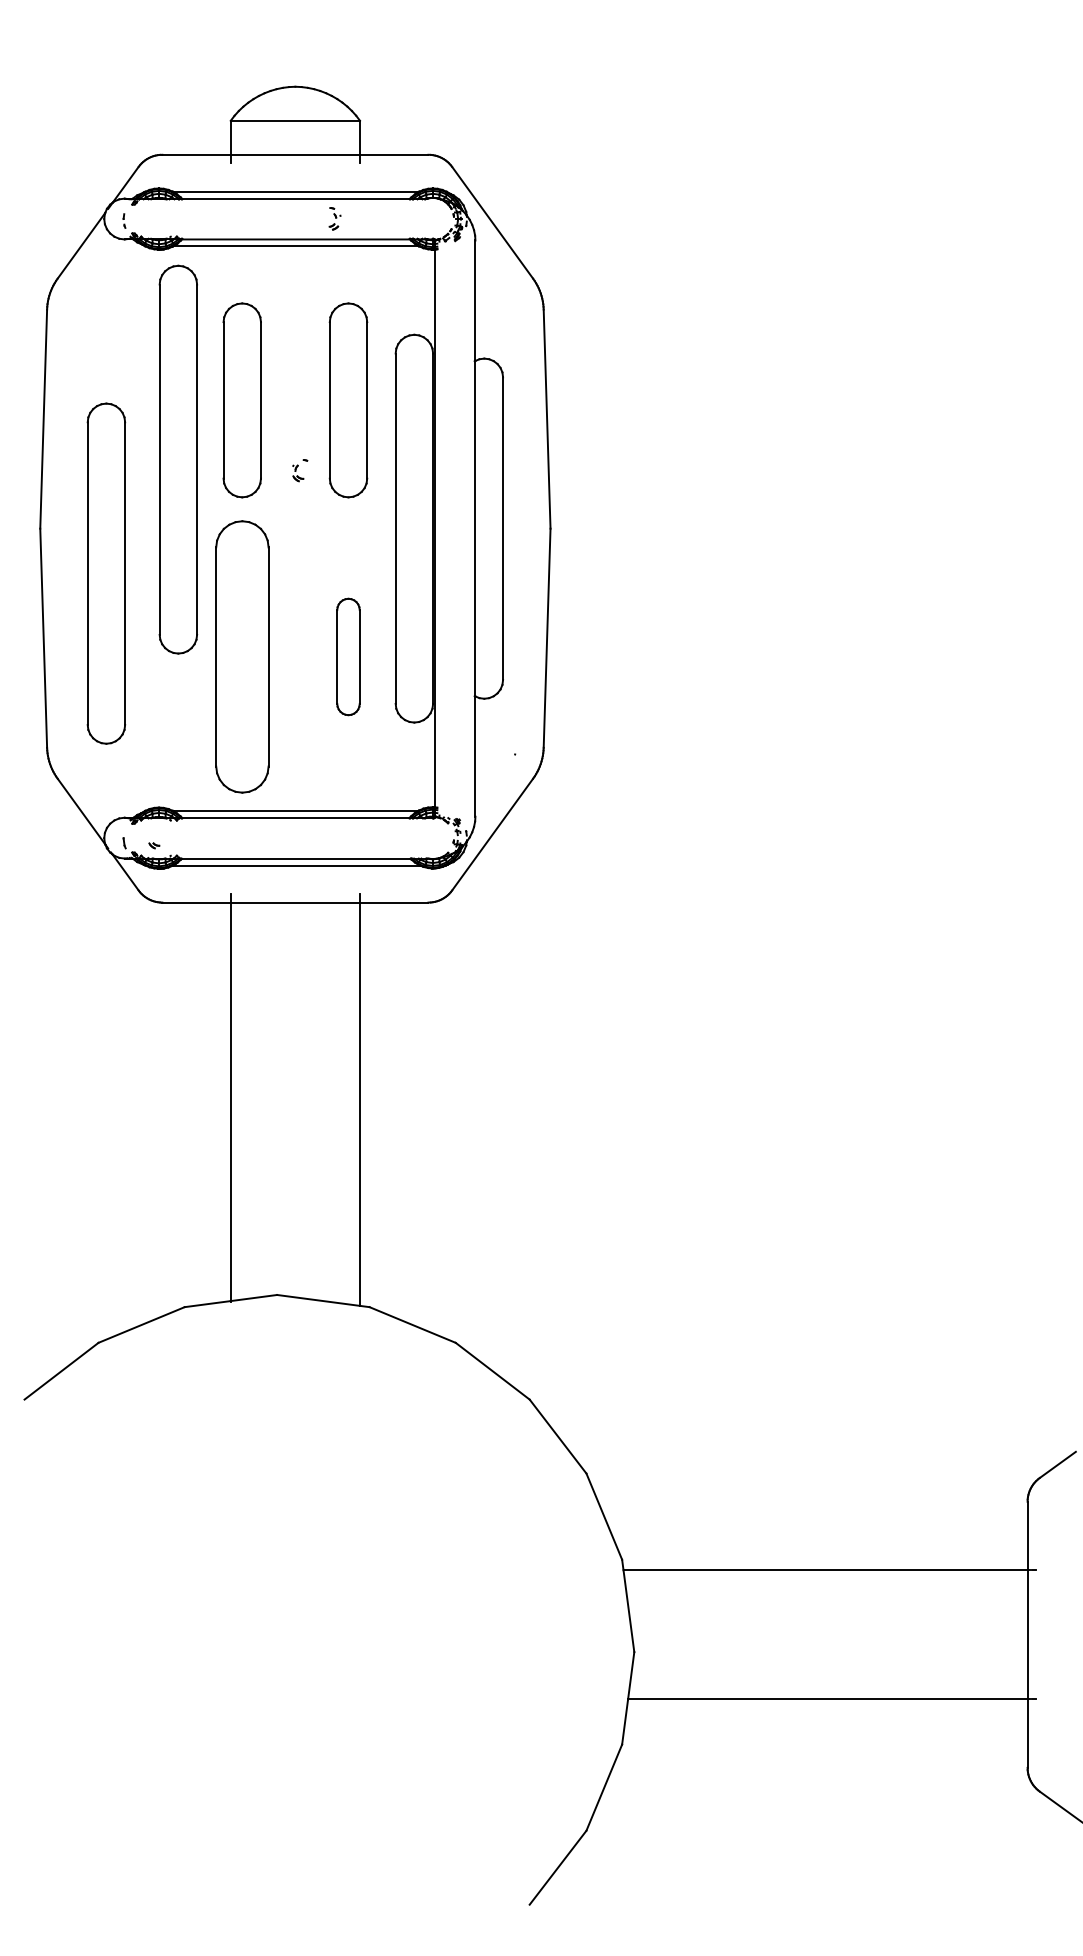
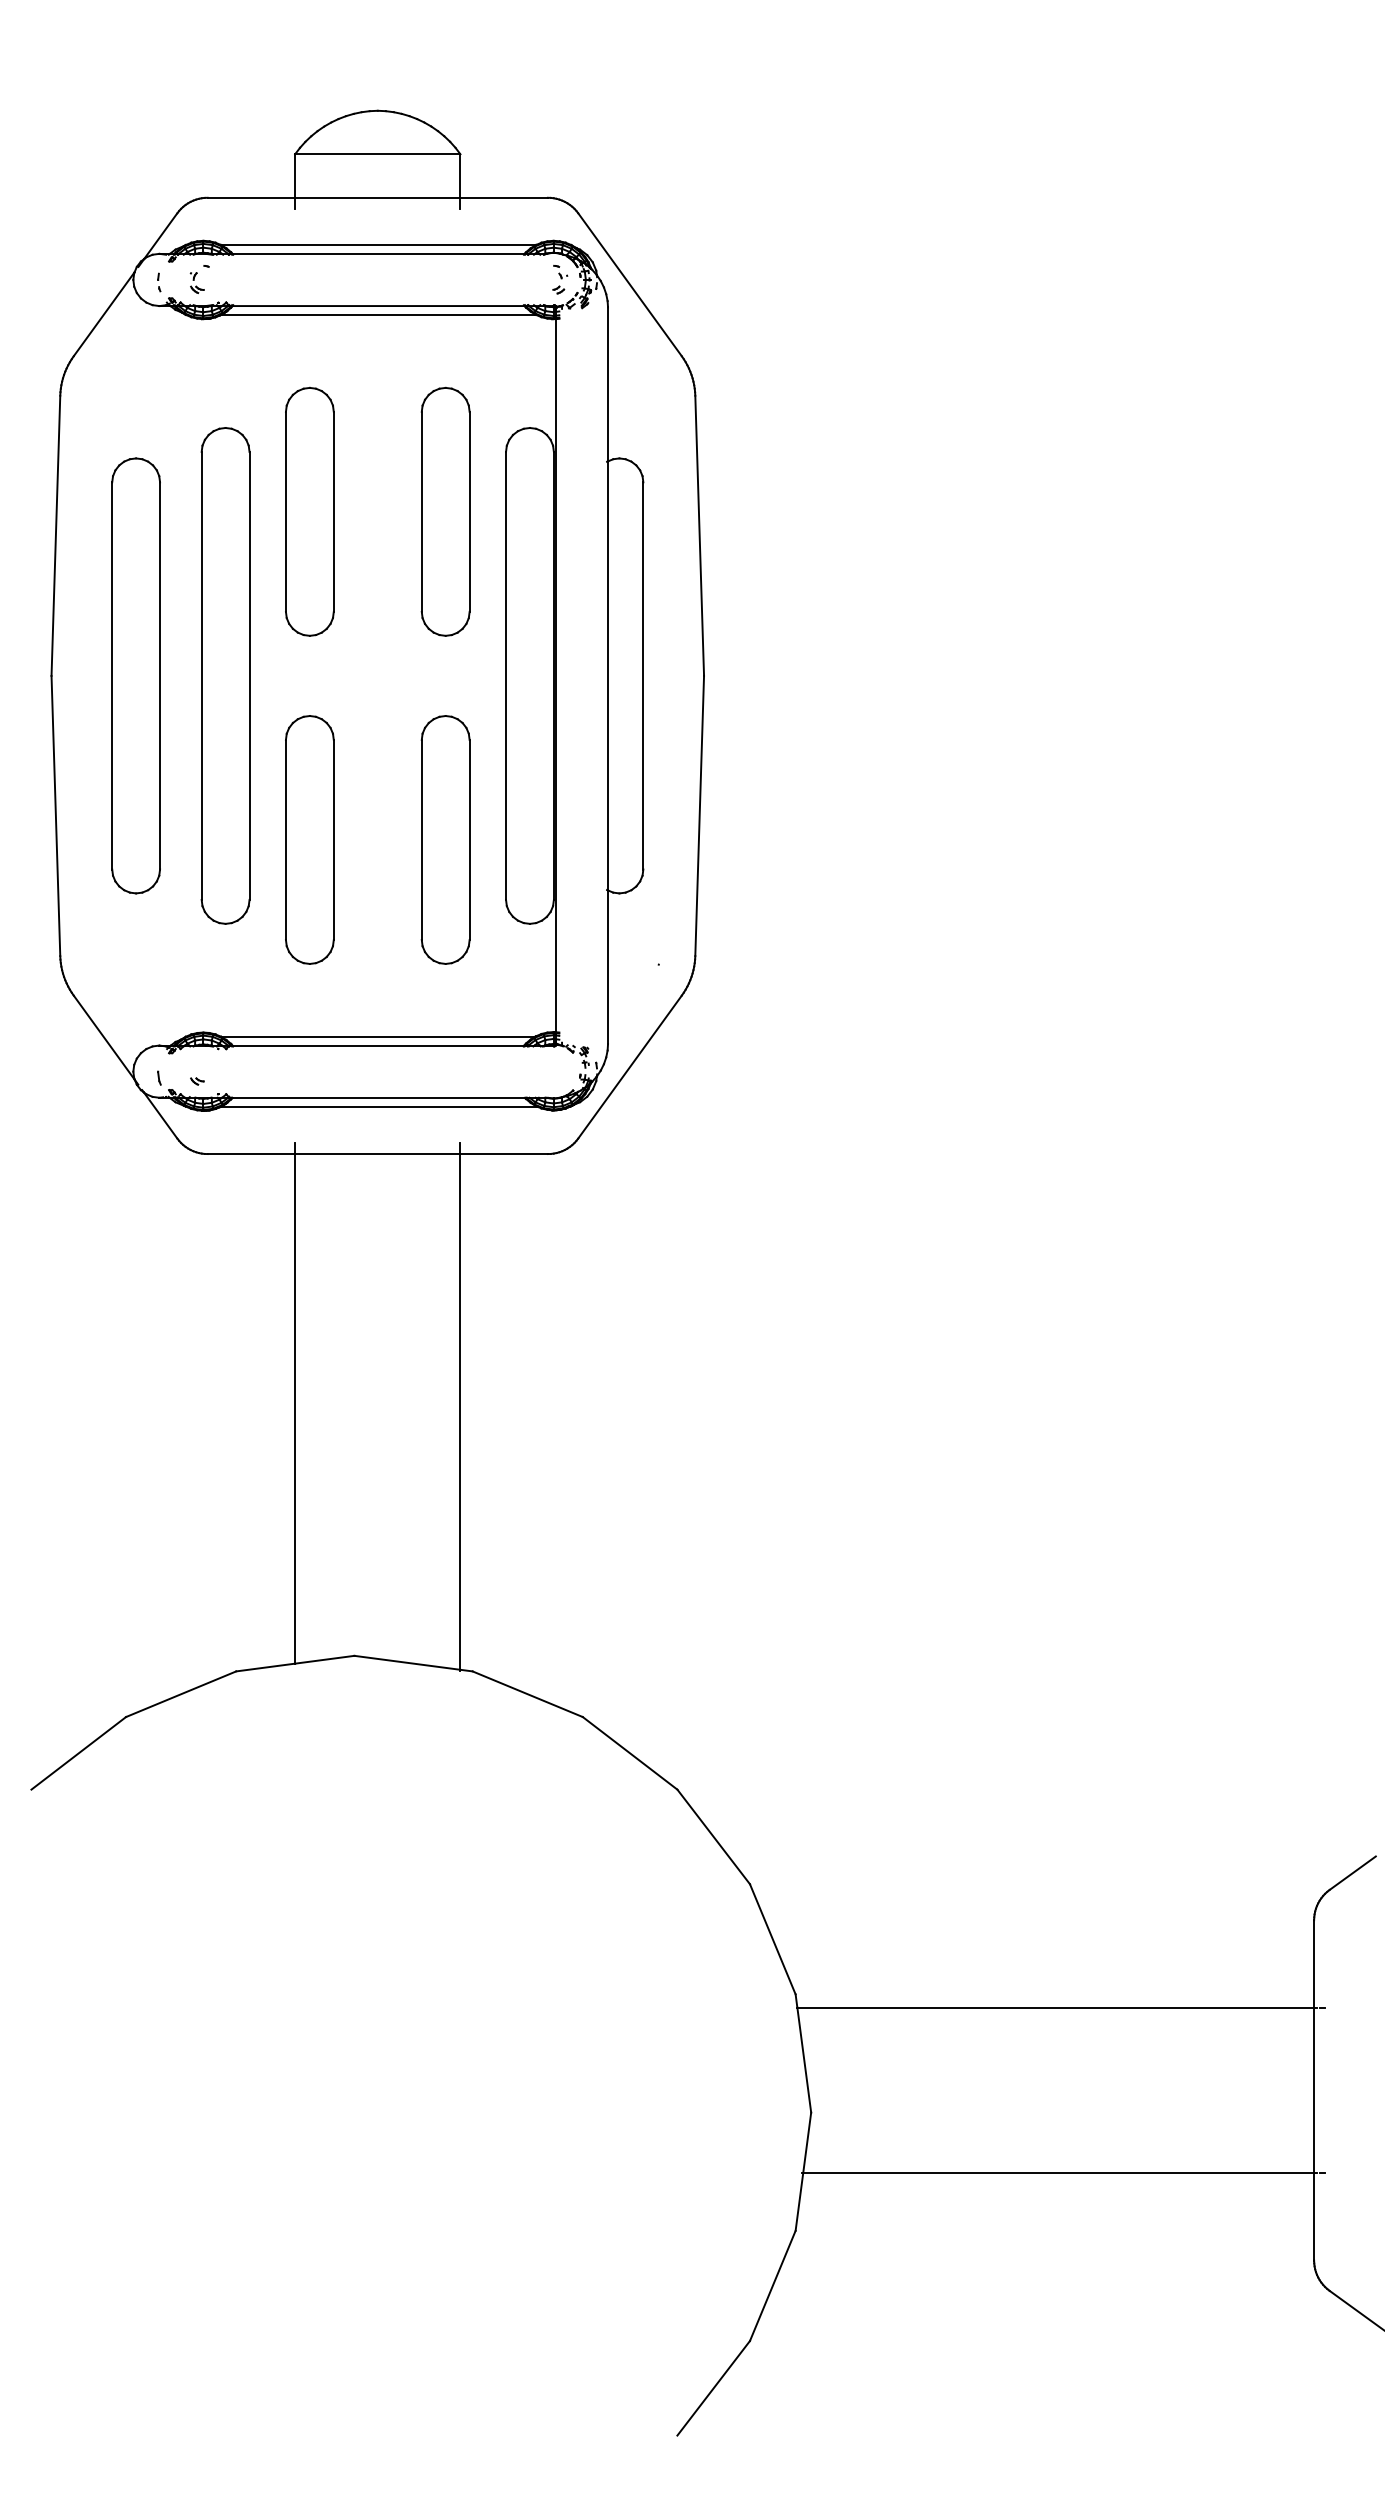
part: (334, 218) -> (559, 279), moved
part: (178, 459) -> (225, 675), moved
part: (300, 470) -> (200, 279), moved
part: (106, 573) -> (136, 675), moved
part: (241, 656) -> (308, 839), size x0.71
part: (348, 656) -> (445, 839), size x1.67

